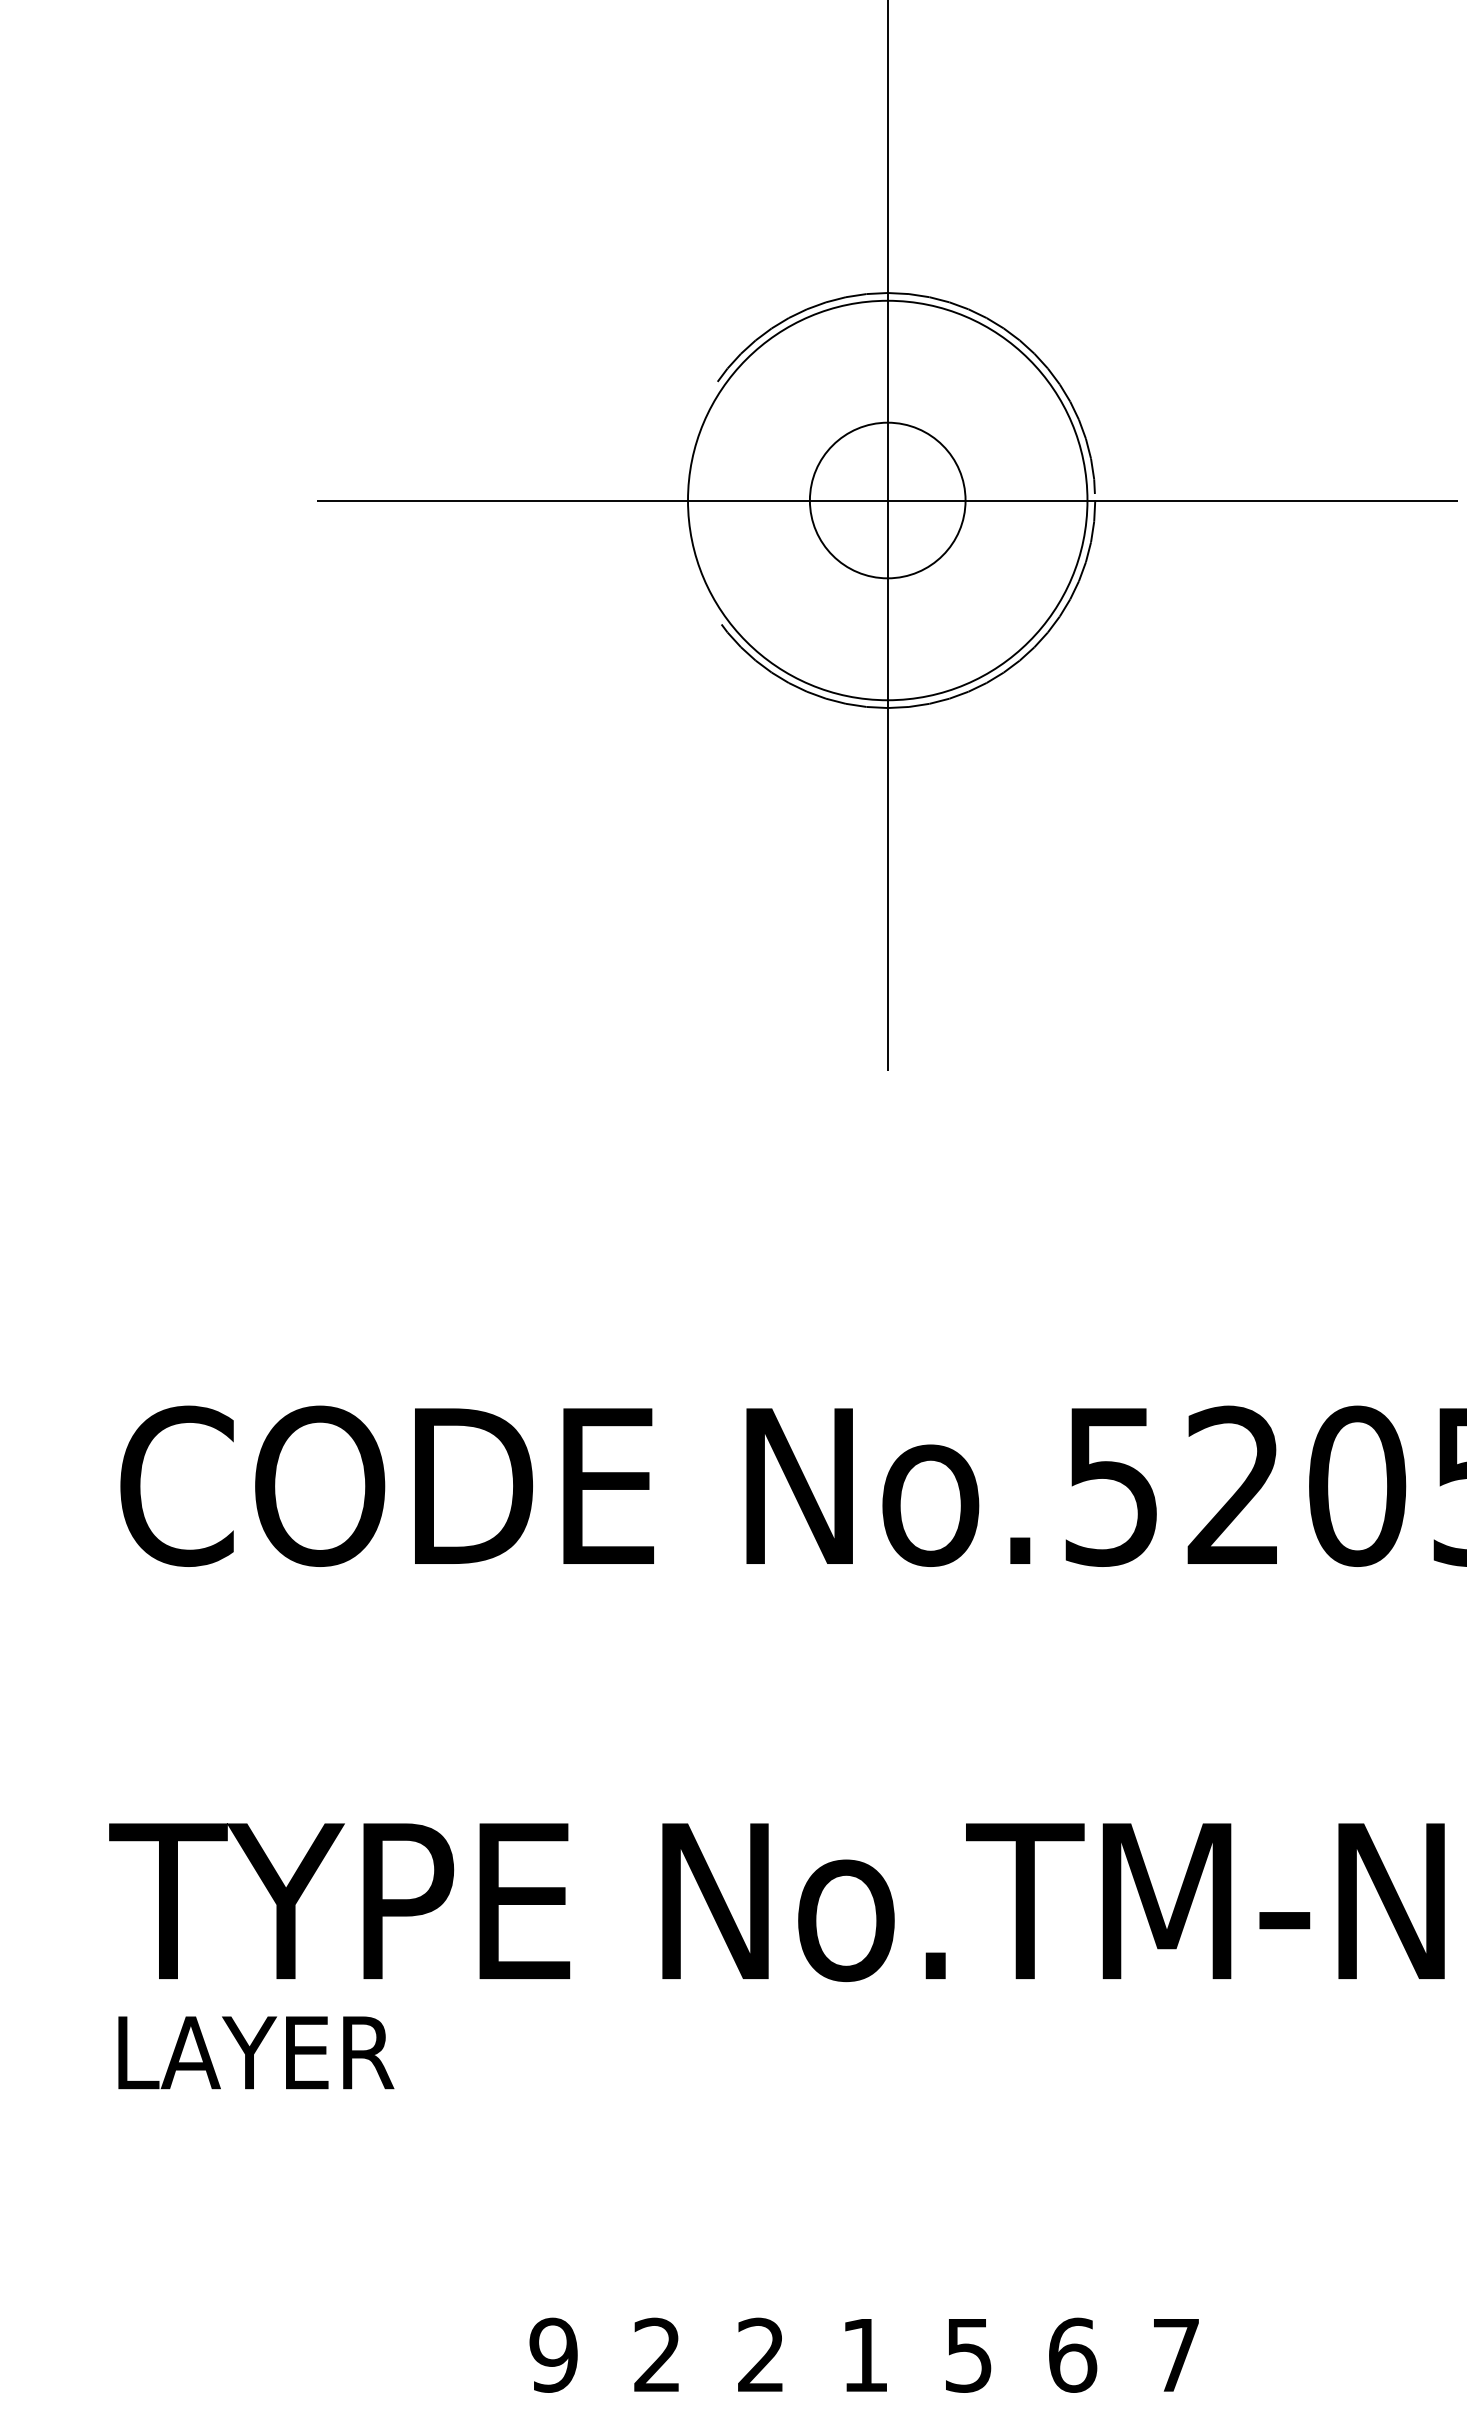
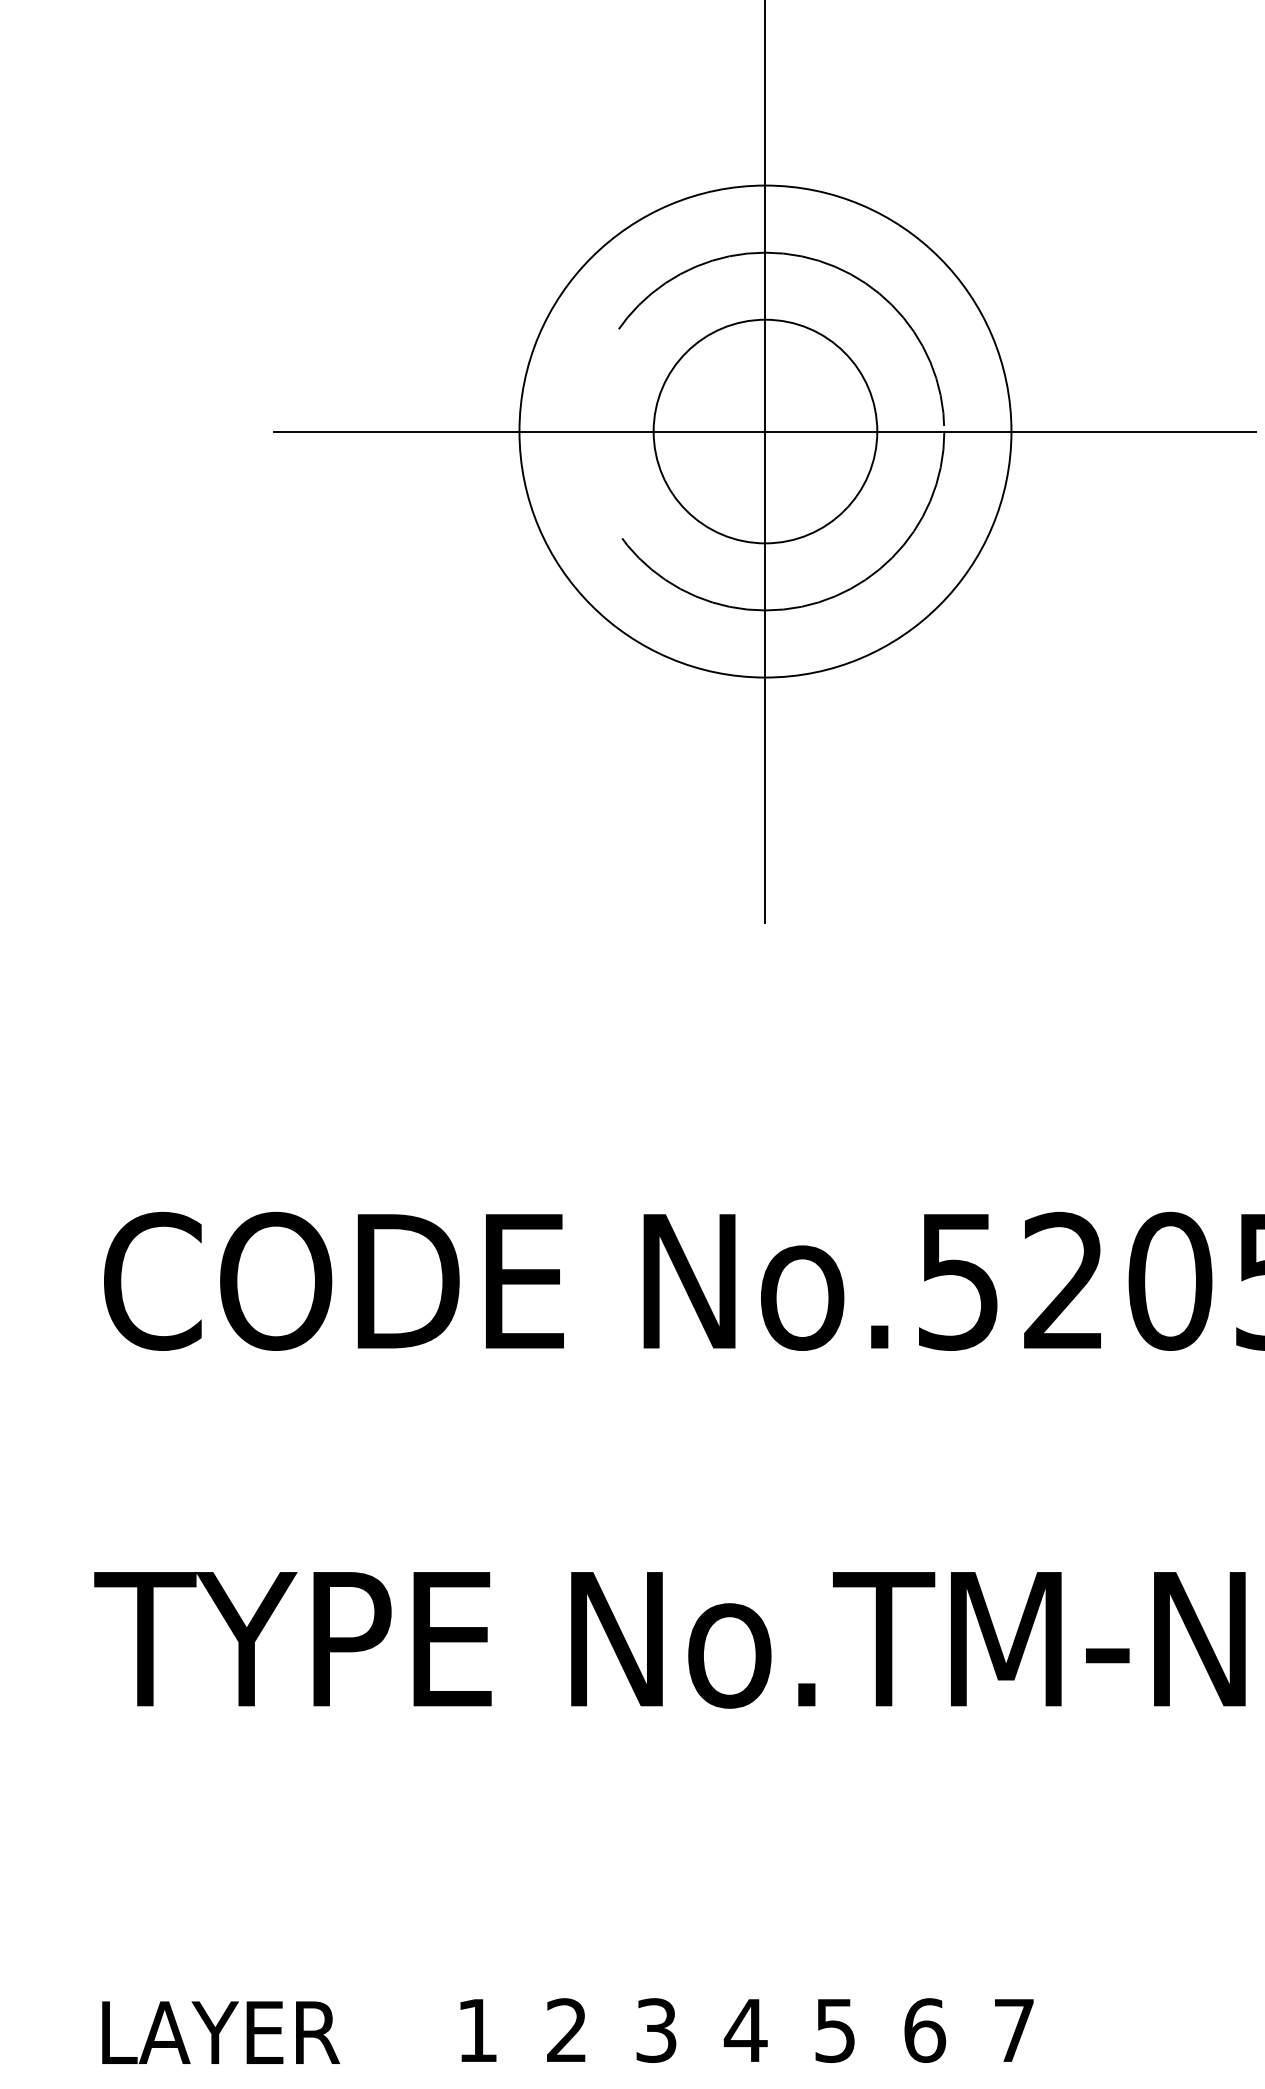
circle: (887, 500) -> (765, 431), size x1.43
circle: (887, 500) -> (765, 431), size x1.67
text: (256, 2052) -> (221, 2032), moved
text: (553, 2354) -> (477, 2029), 9 -> 1
text: (761, 2354) -> (656, 2029), 2 -> 3
text: (864, 2355) -> (745, 2030), 1 -> 4

